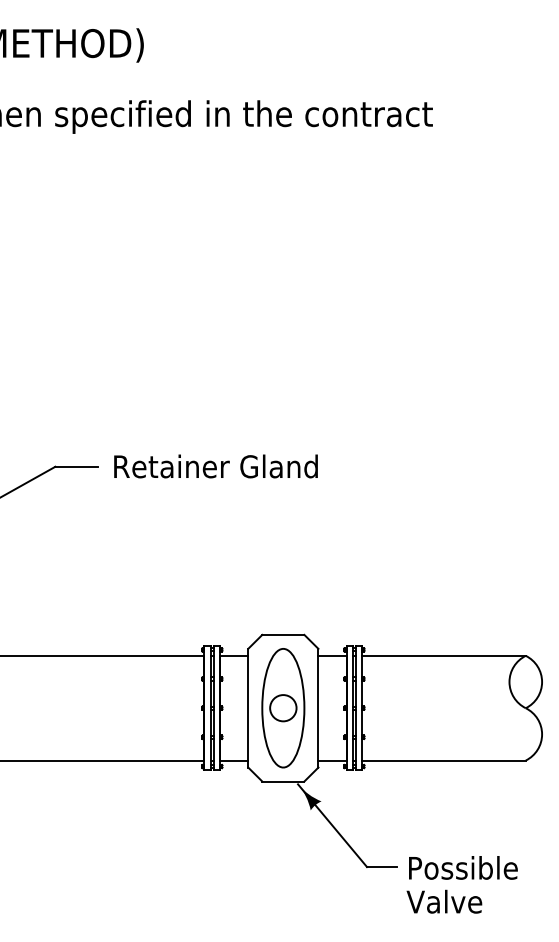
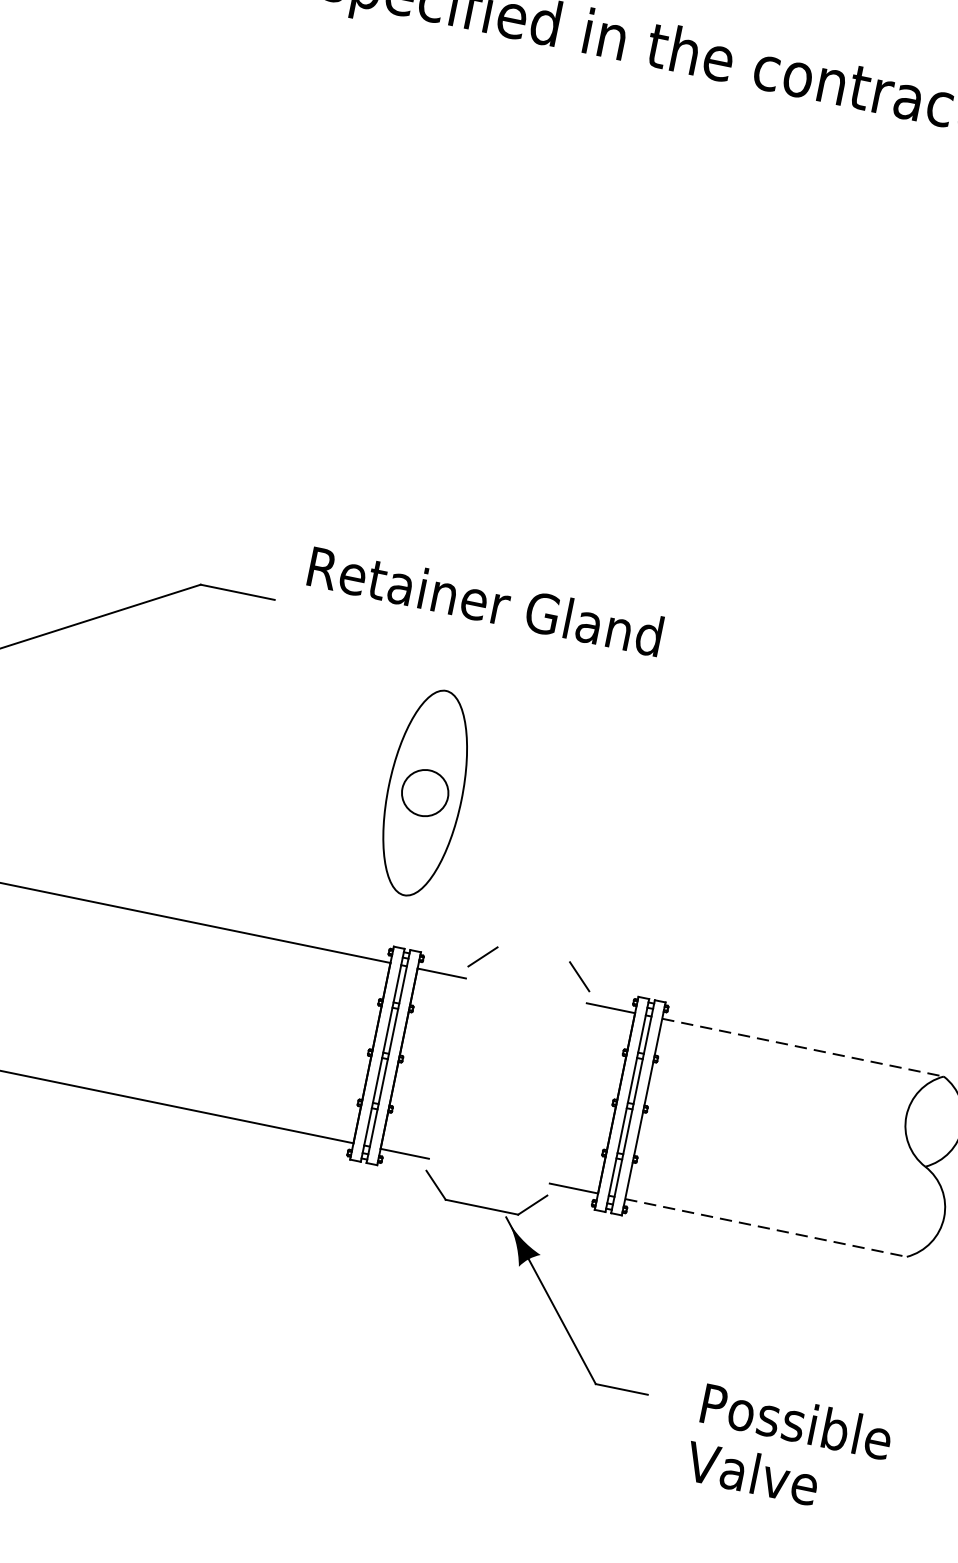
text: (215, 466) -> (484, 601), moved
line: (283, 634) -> (534, 954), removed
line: (444, 655) -> (803, 1047), solid -> dashed
line: (248, 707) -> (448, 1067), removed
line: (318, 707) -> (568, 1092), removed
part: (283, 708) -> (425, 793), moved
line: (444, 760) -> (766, 1228), solid -> dashed
text: (461, 884) -> (787, 1449), moved

